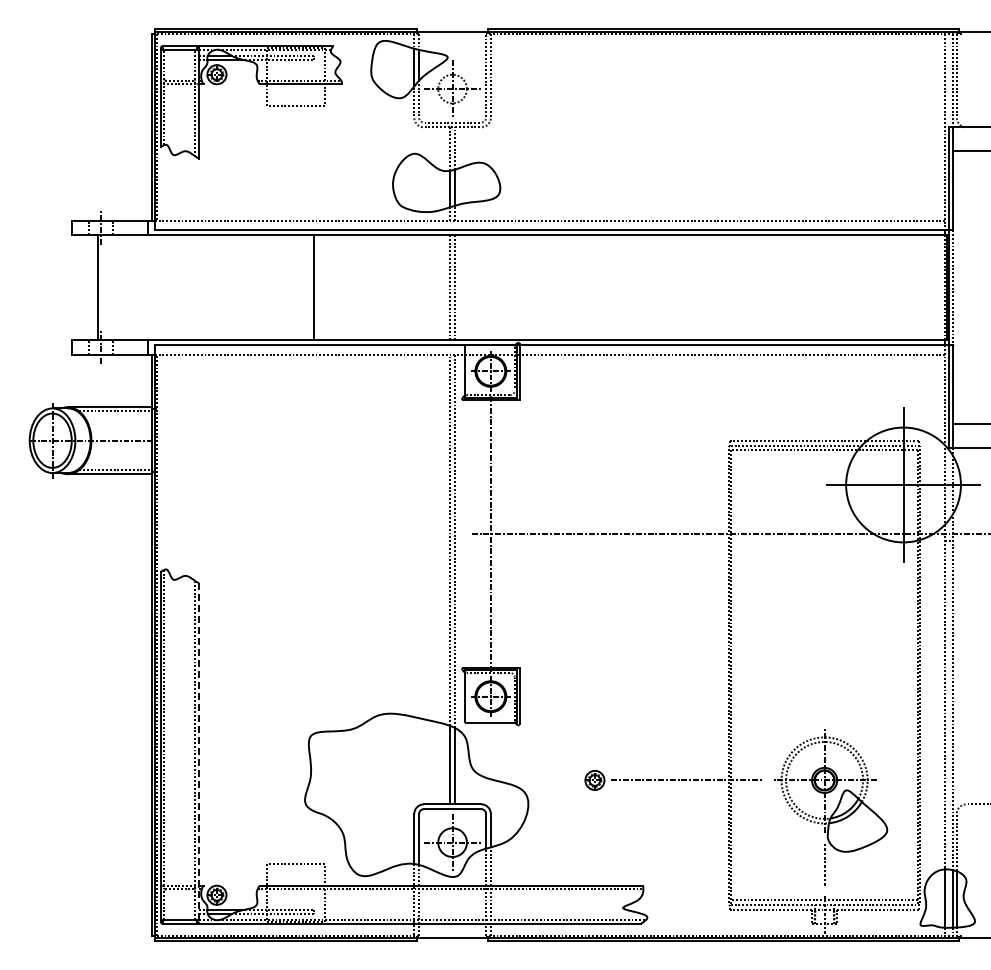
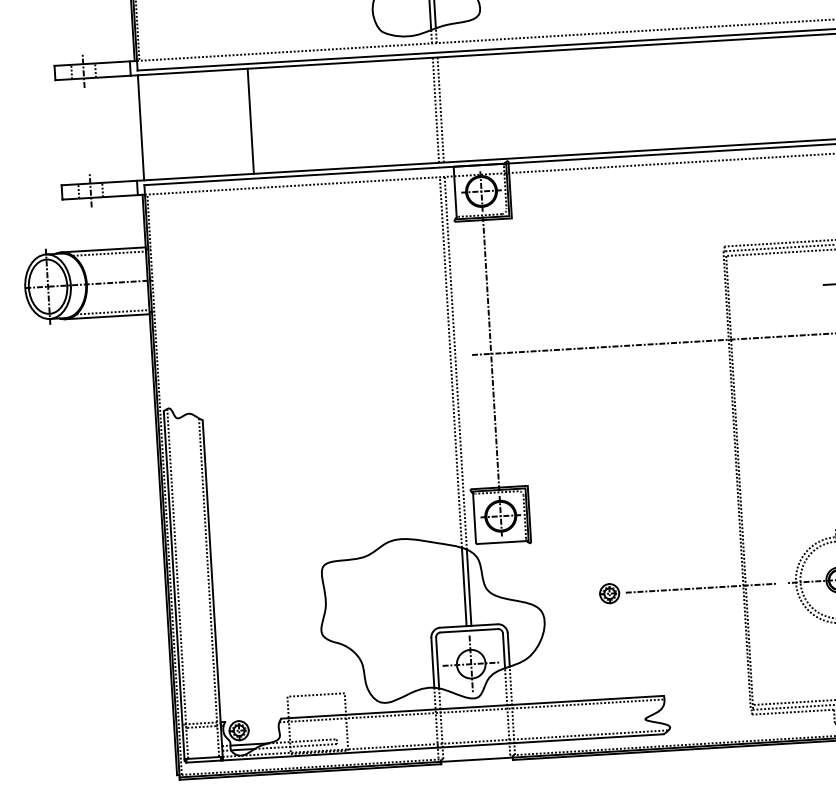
line: (97, 287) -> (140, 127), moved
line: (313, 287) -> (250, 121), moved
line: (199, 754) -> (213, 591), dashed -> solid

